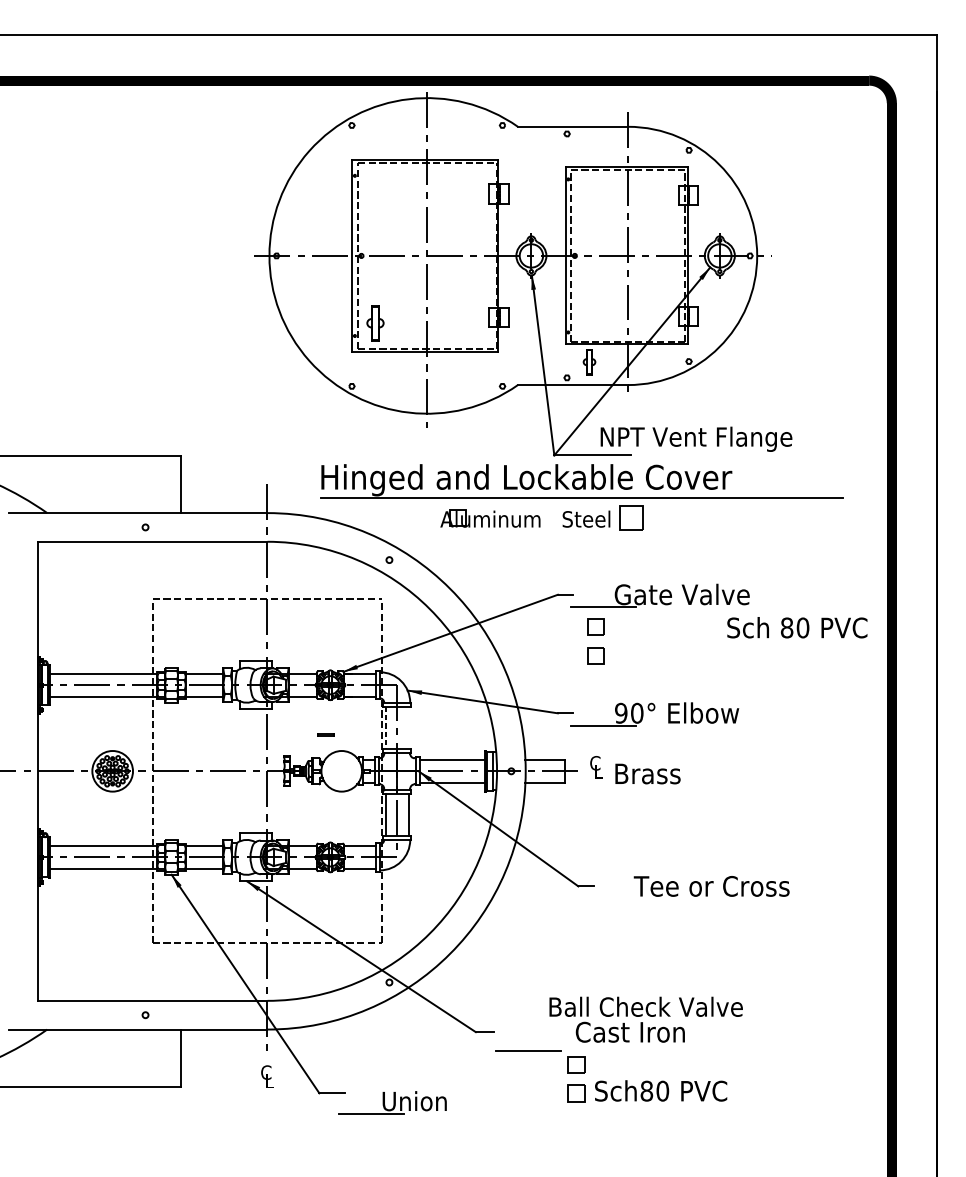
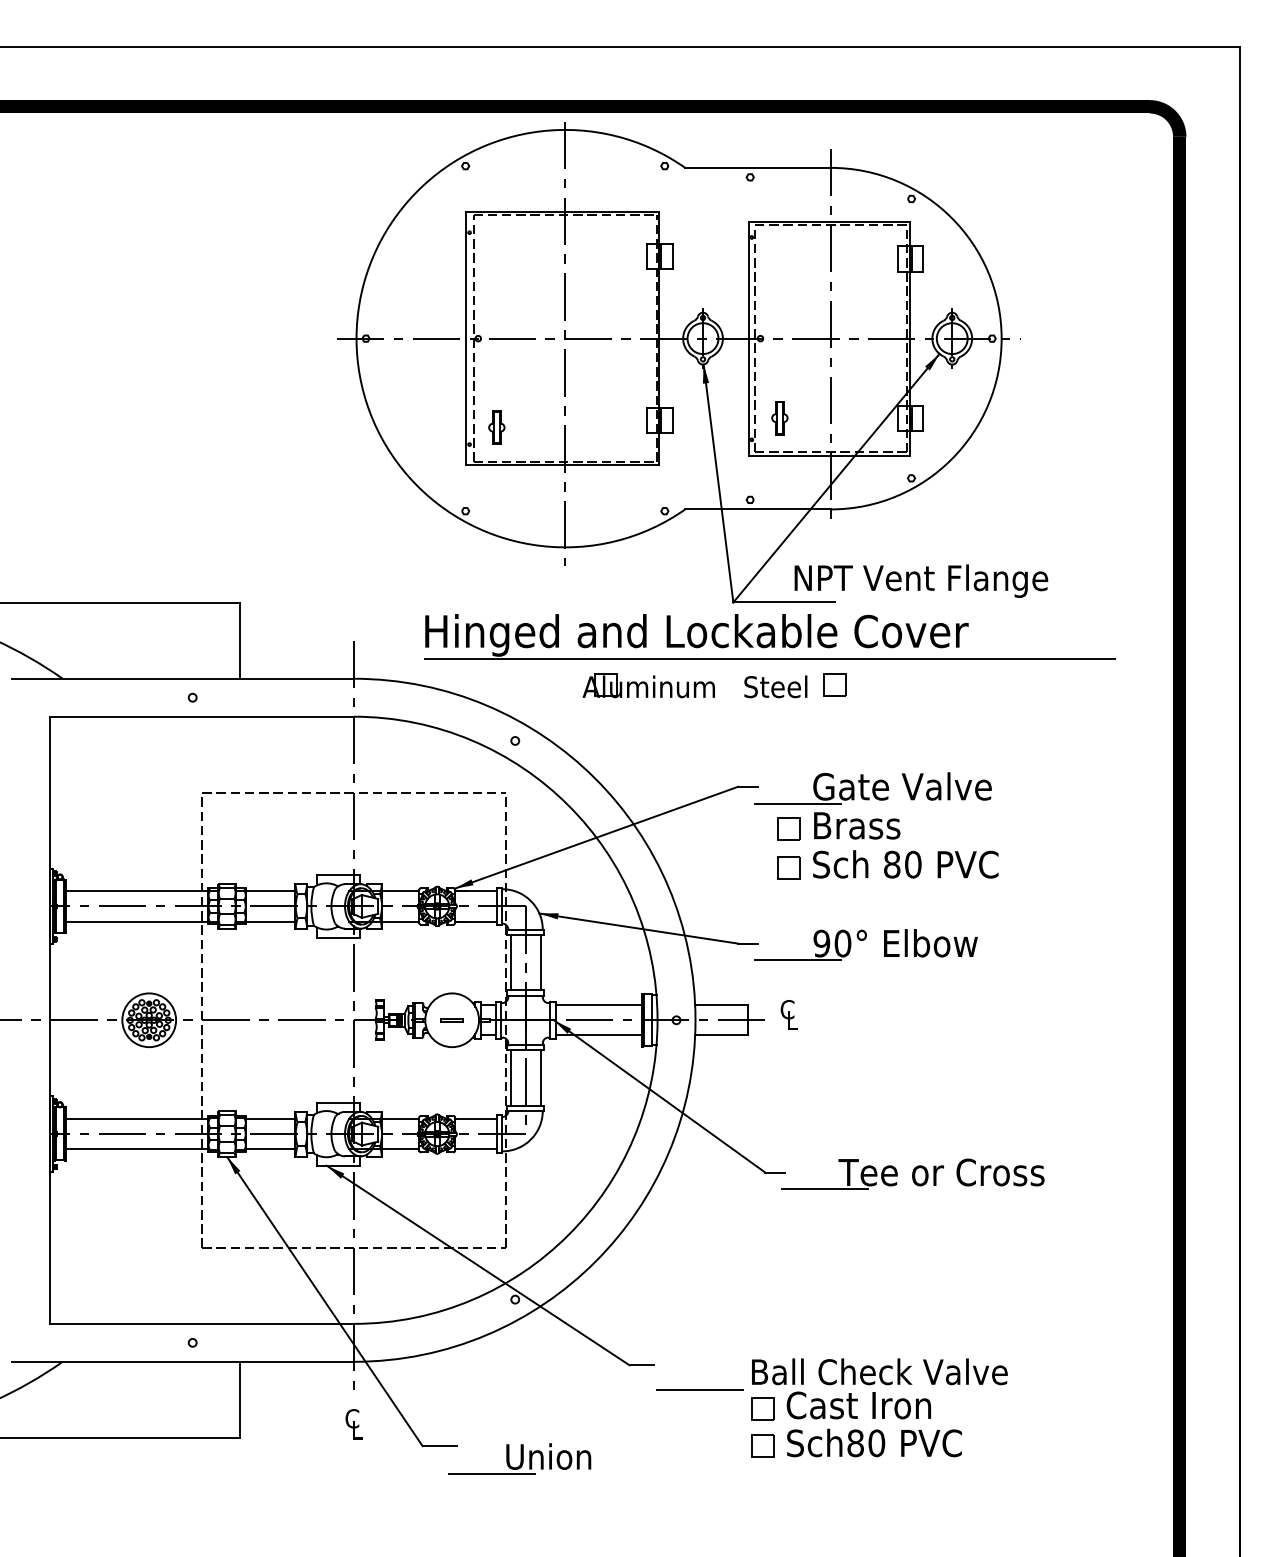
part: (375, 323) -> (496, 427), size x0.71
part: (589, 362) -> (779, 418), moved
part: (630, 517) -> (834, 684), size x0.71
text: (797, 627) -> (905, 864), moved
line: (385, 727) -> (510, 962), dashed -> solid
line: (408, 727) -> (540, 962), added
line: (325, 734) -> (451, 1019), moved
text: (648, 773) -> (857, 825), moved
line: (623, 899) -> (824, 1189), added
text: (645, 1019) -> (879, 1388), moved

